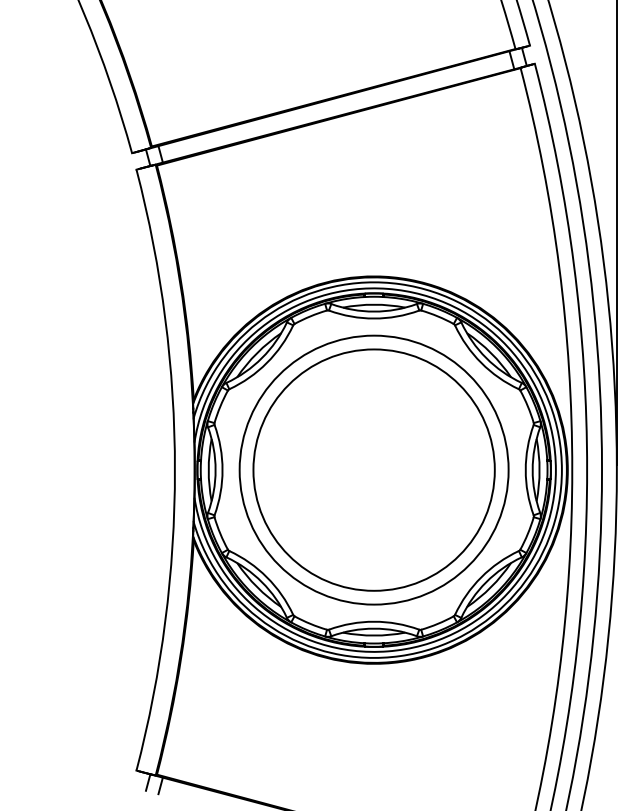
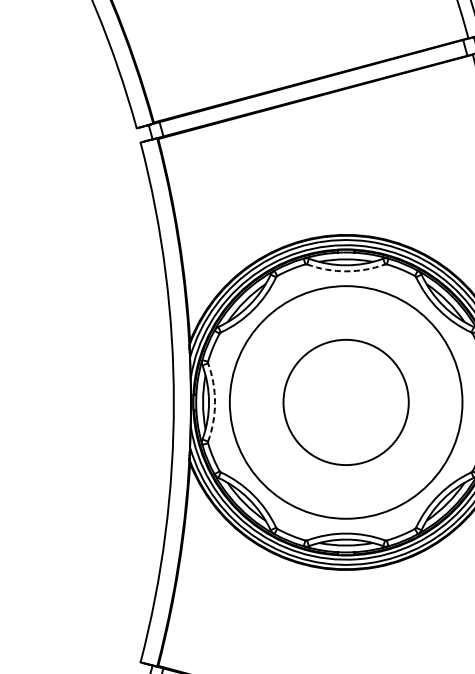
arc: (374, 318) -> (346, 271), solid -> dashed
circle: (373, 469) -> (345, 401), size x0.6
arc: (222, 470) -> (214, 402), solid -> dashed

